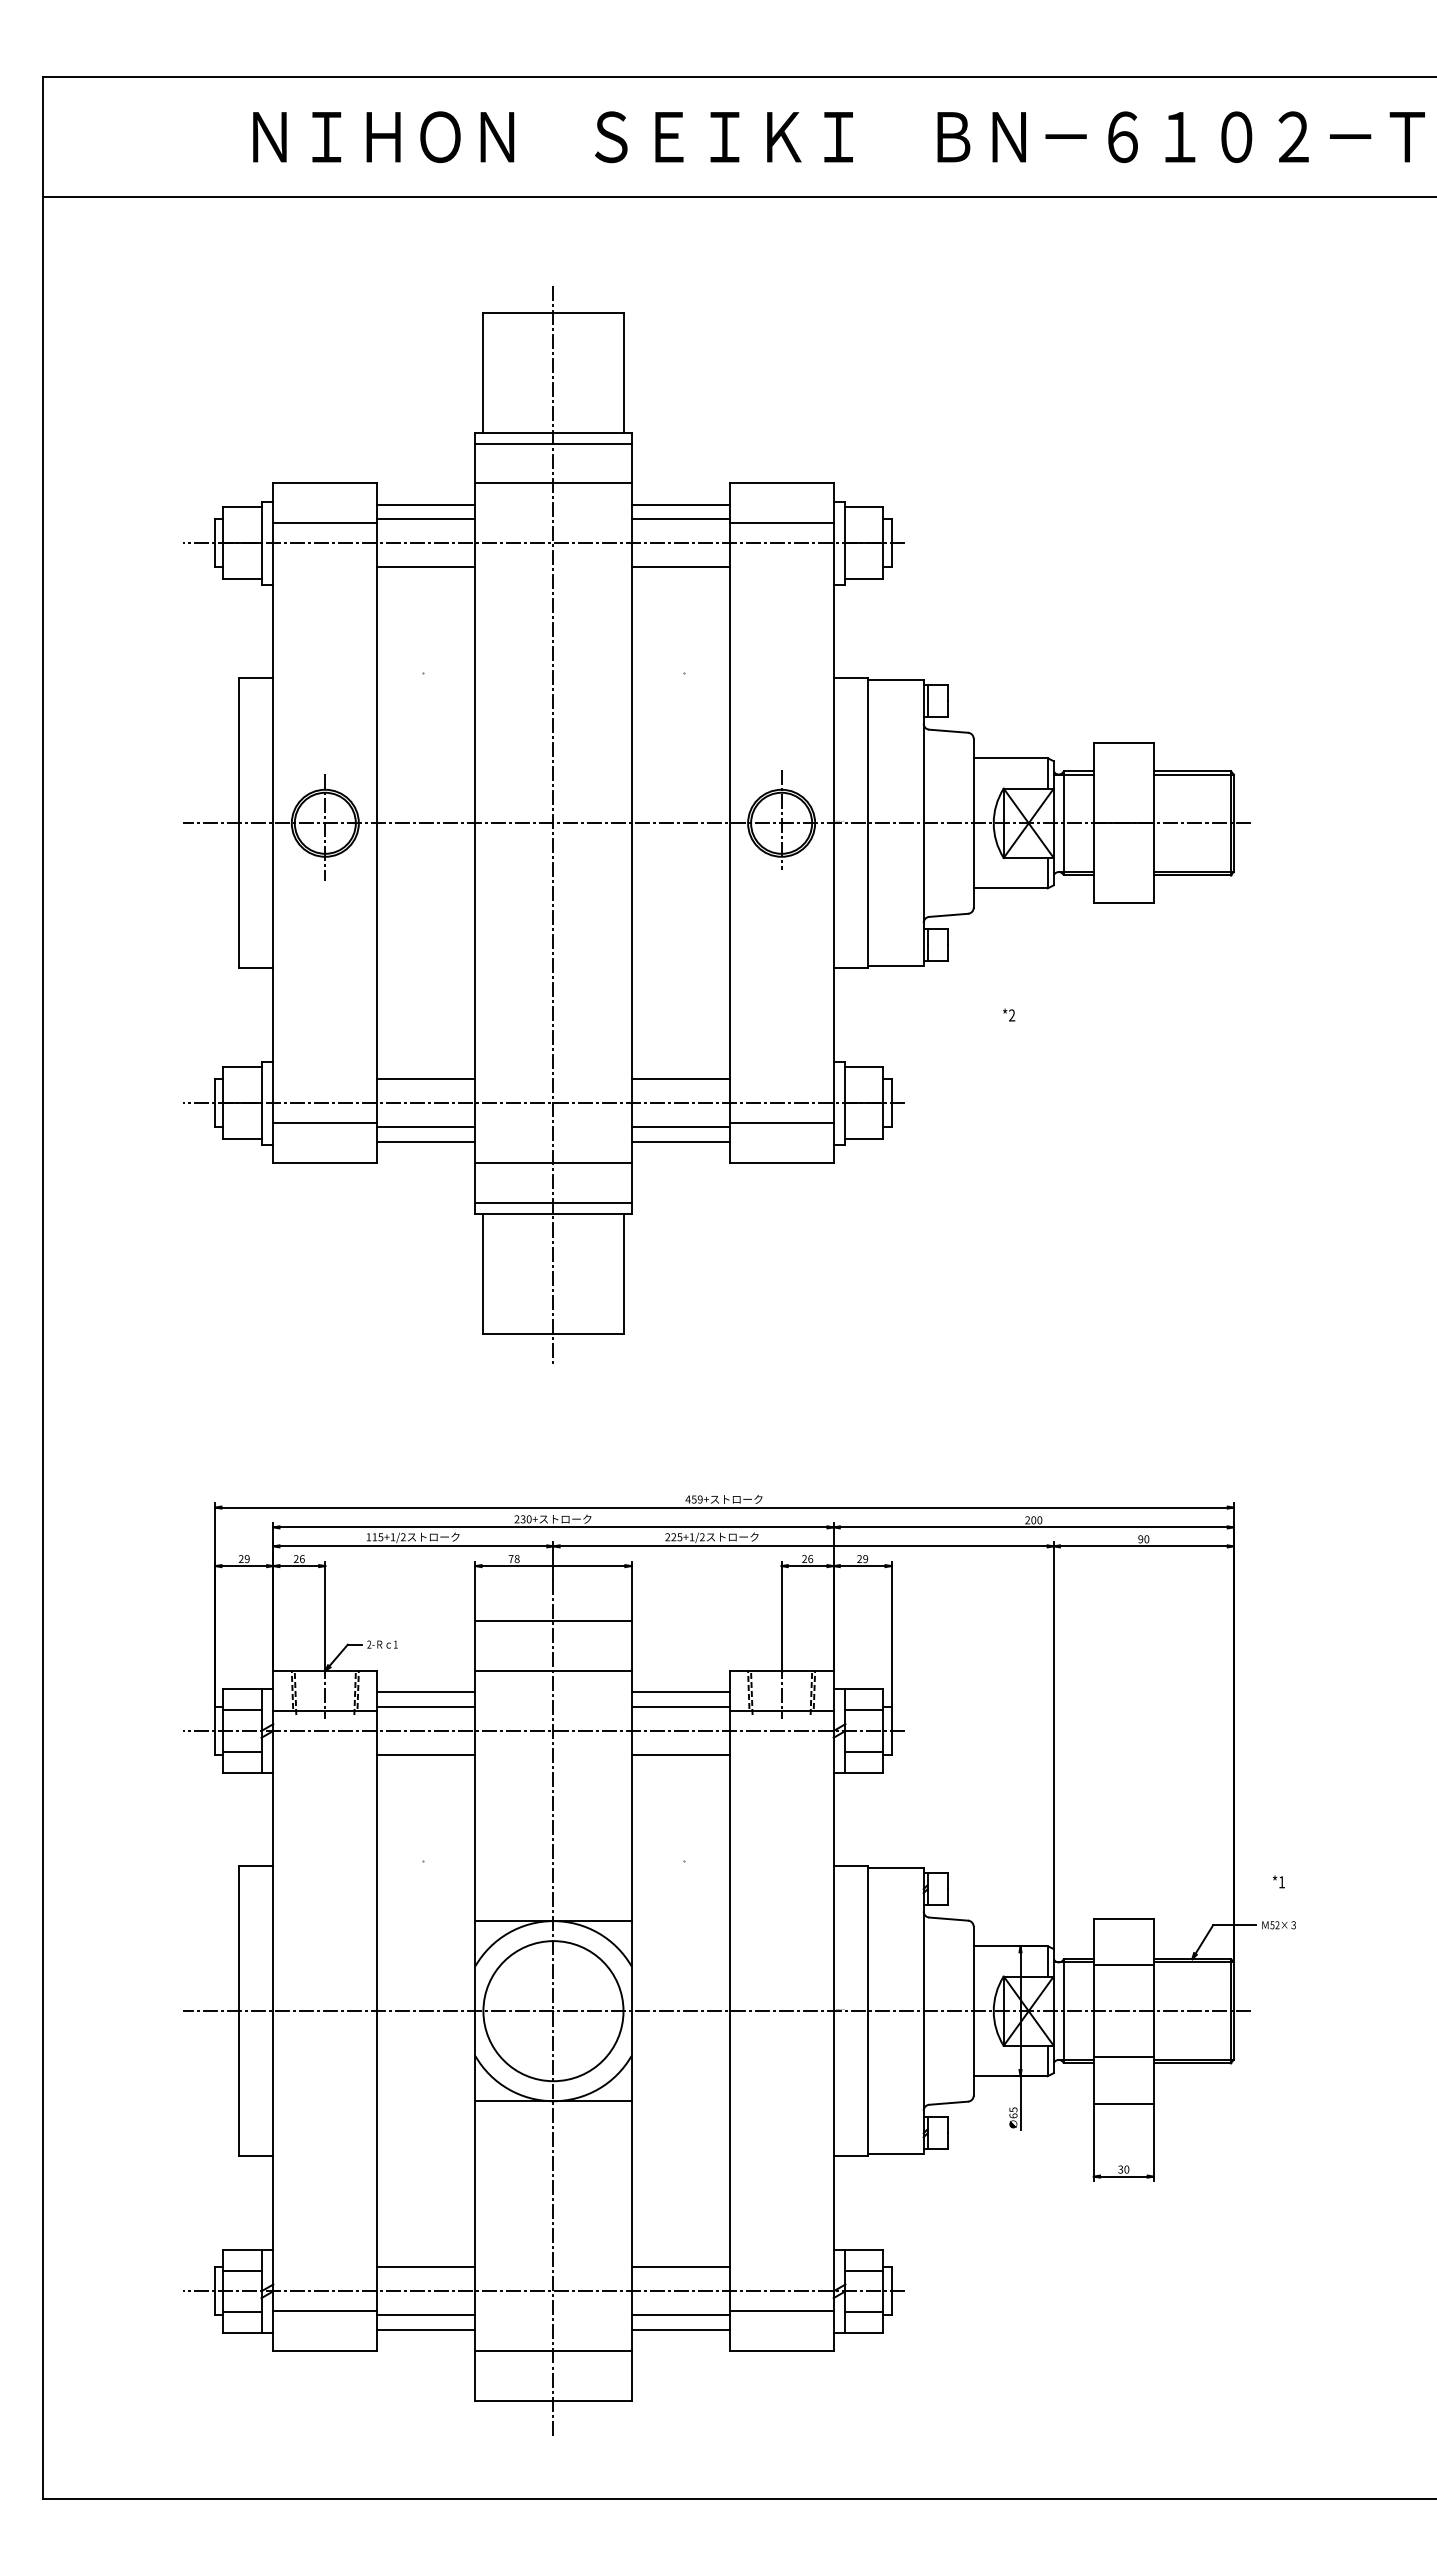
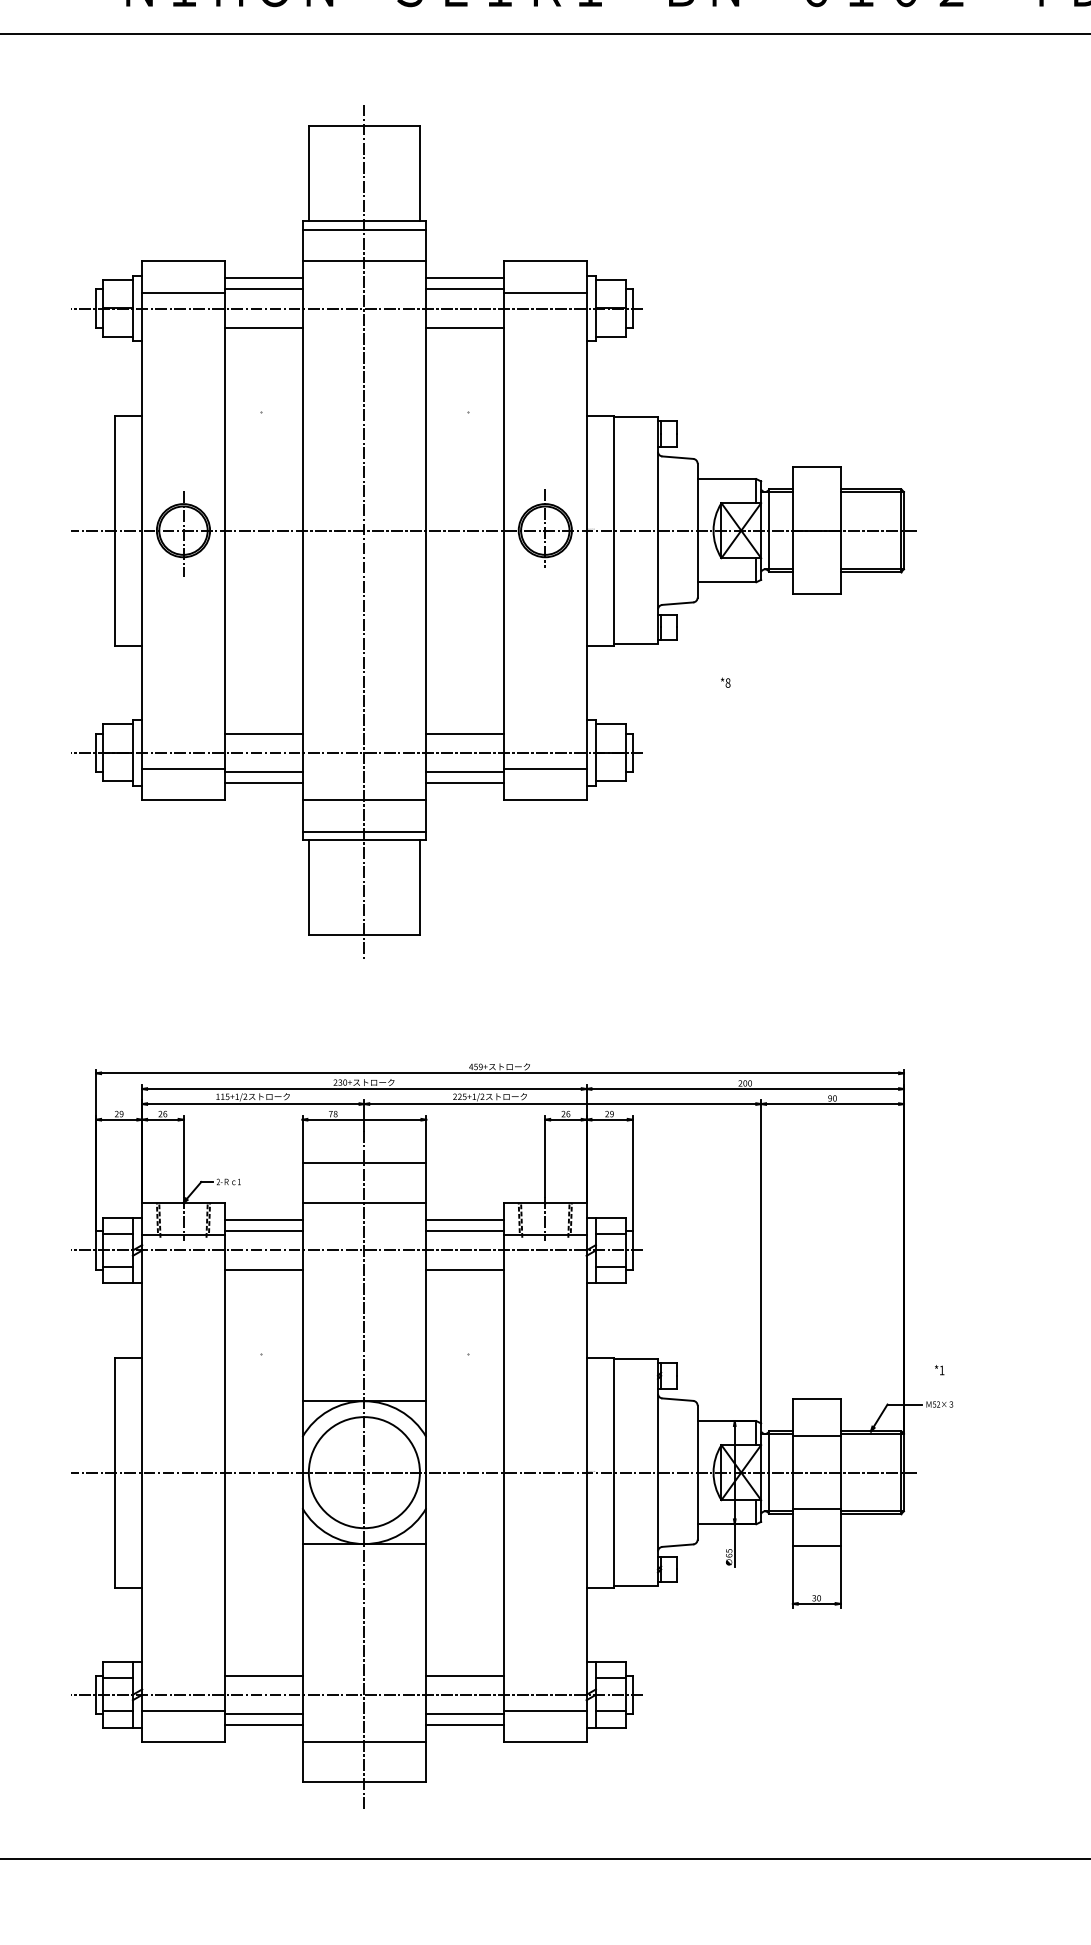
text: (1012, 1015) -> (728, 683), *2 -> *8

